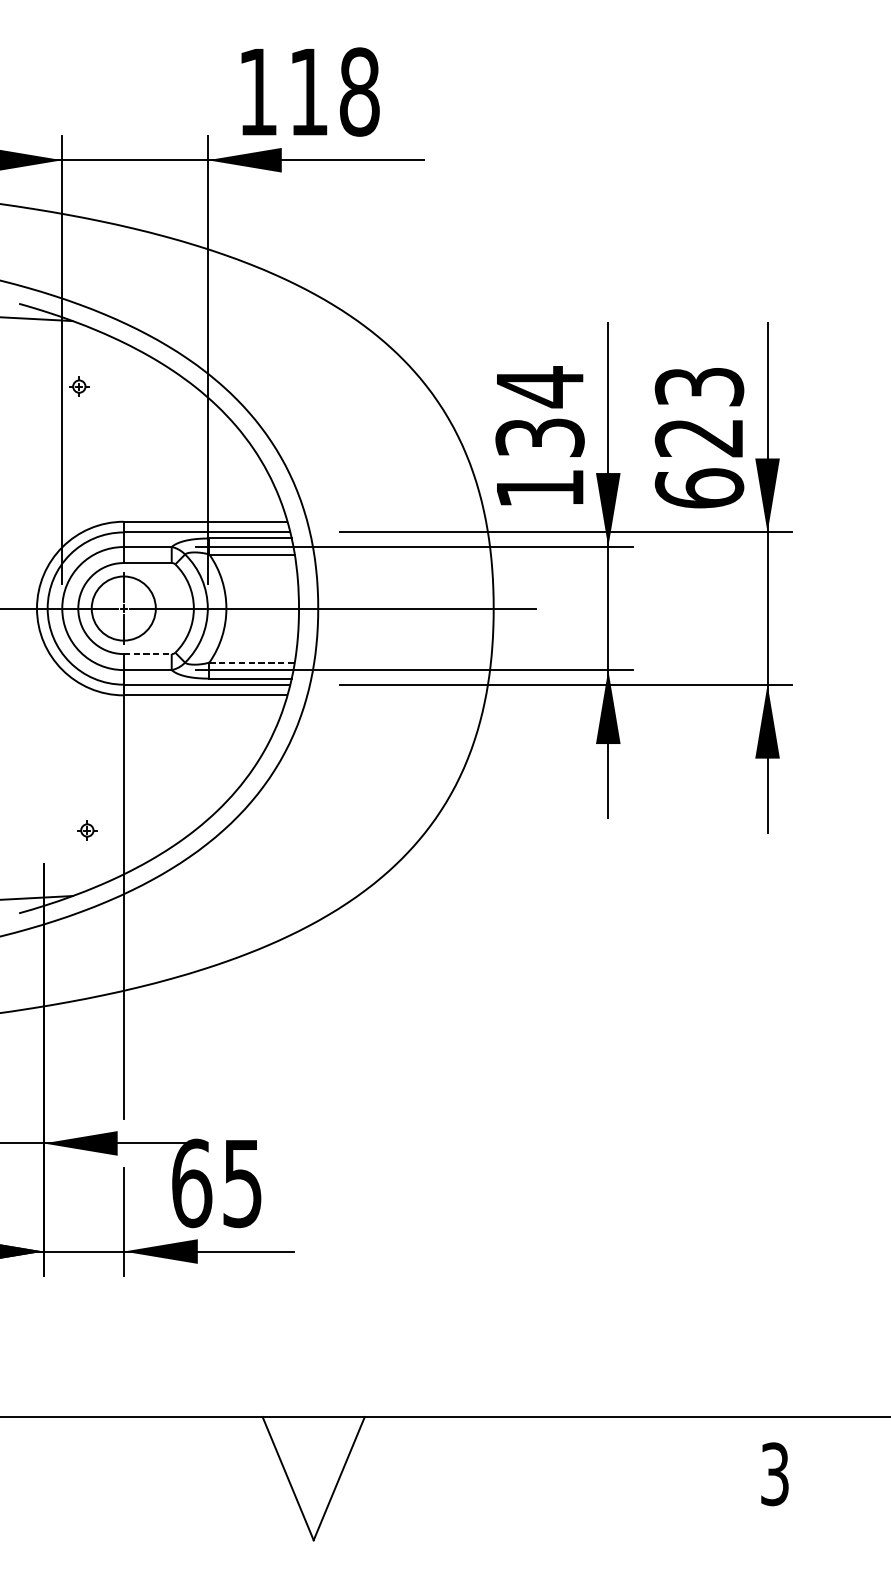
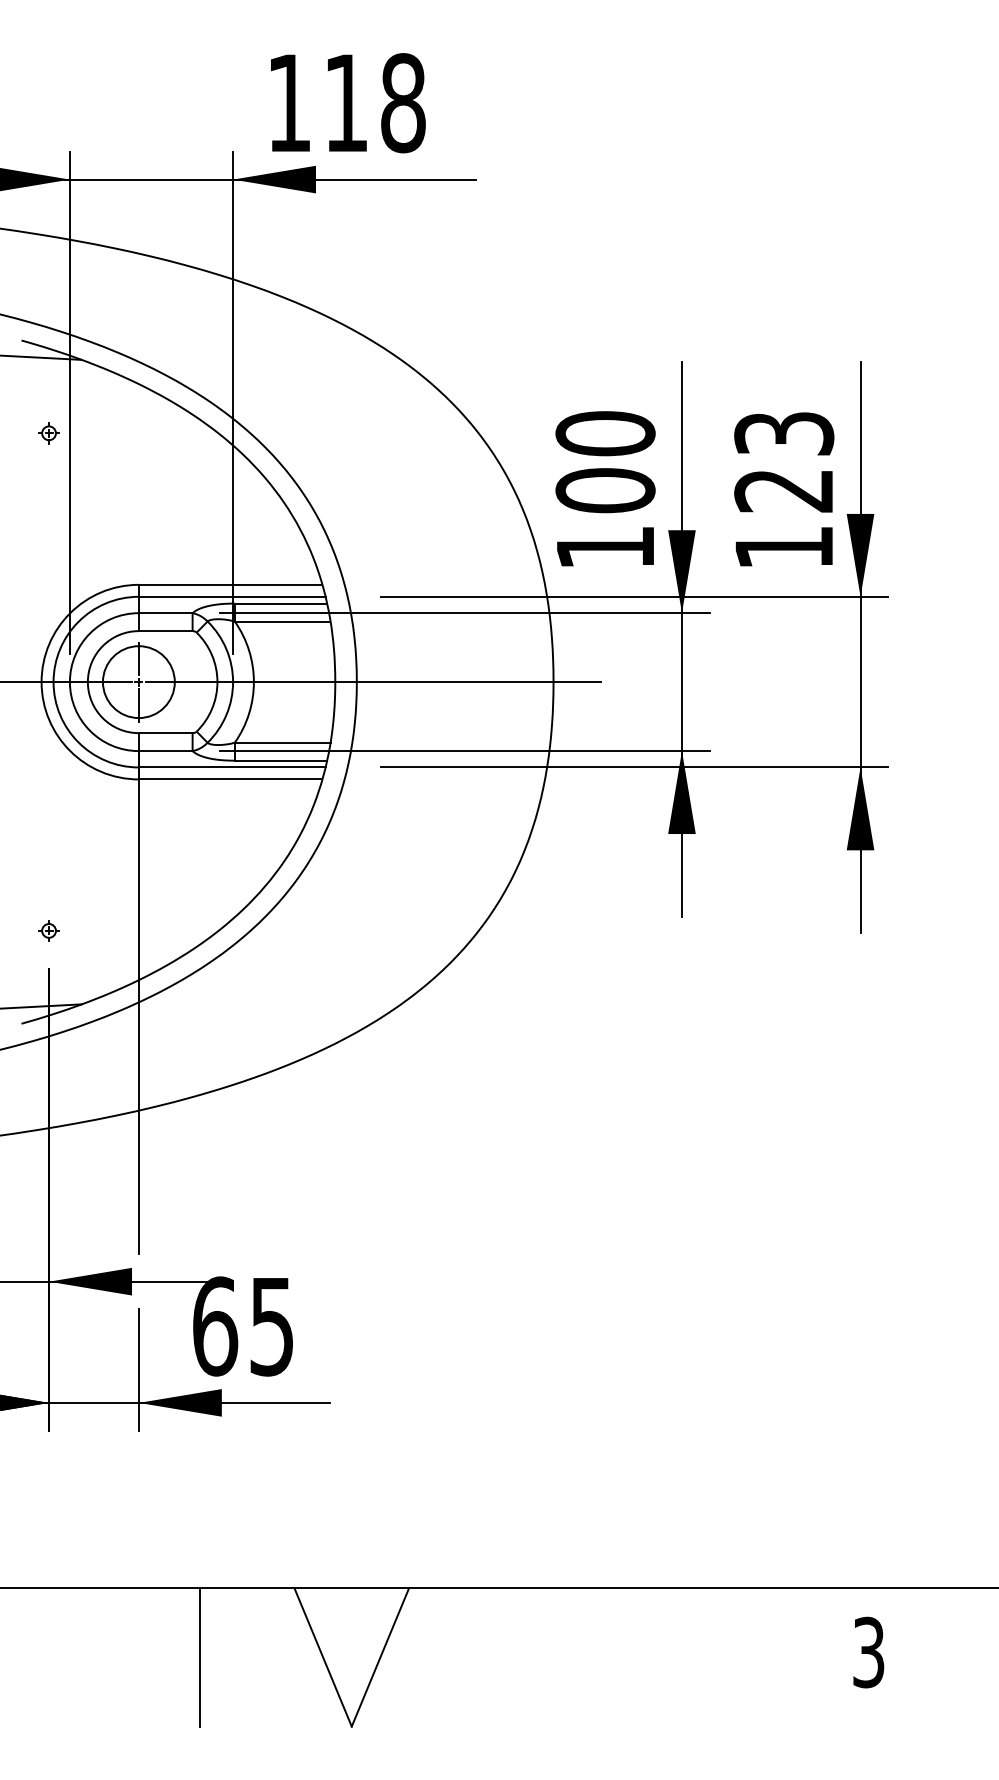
part: (78, 386) -> (48, 433), moved
text: (540, 411) -> (605, 461), 134 -> 100
text: (699, 487) -> (784, 546), 623 -> 123
line: (147, 654) -> (165, 733), dashed -> solid
line: (251, 662) -> (282, 742), dashed -> solid
part: (86, 830) -> (48, 930), moved
line: (177, 1478) -> (199, 1657), added

